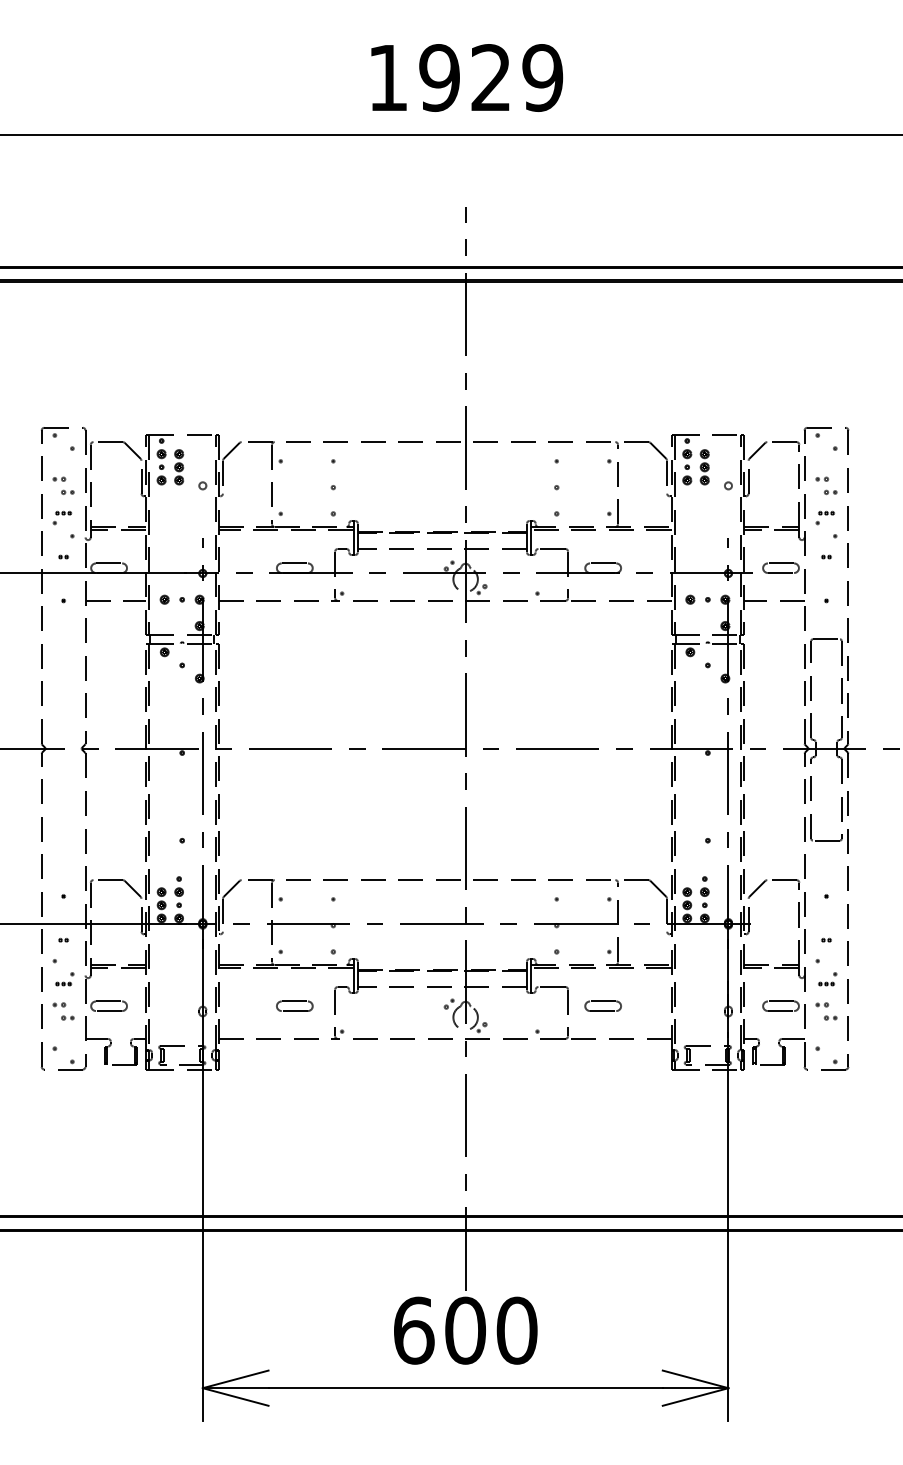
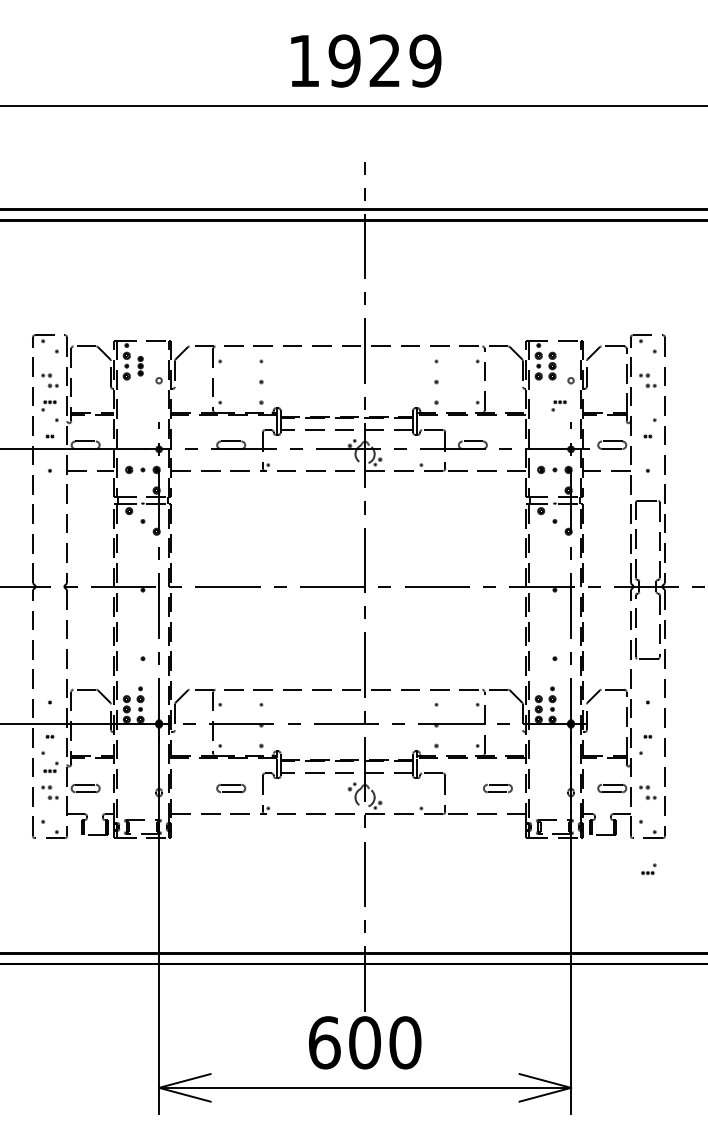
part: (179, 467) -> (140, 366), size x0.7
part: (824, 517) -> (558, 405), moved
part: (827, 979) -> (648, 869), moved
part: (602, 1005) -> (497, 787), moved

